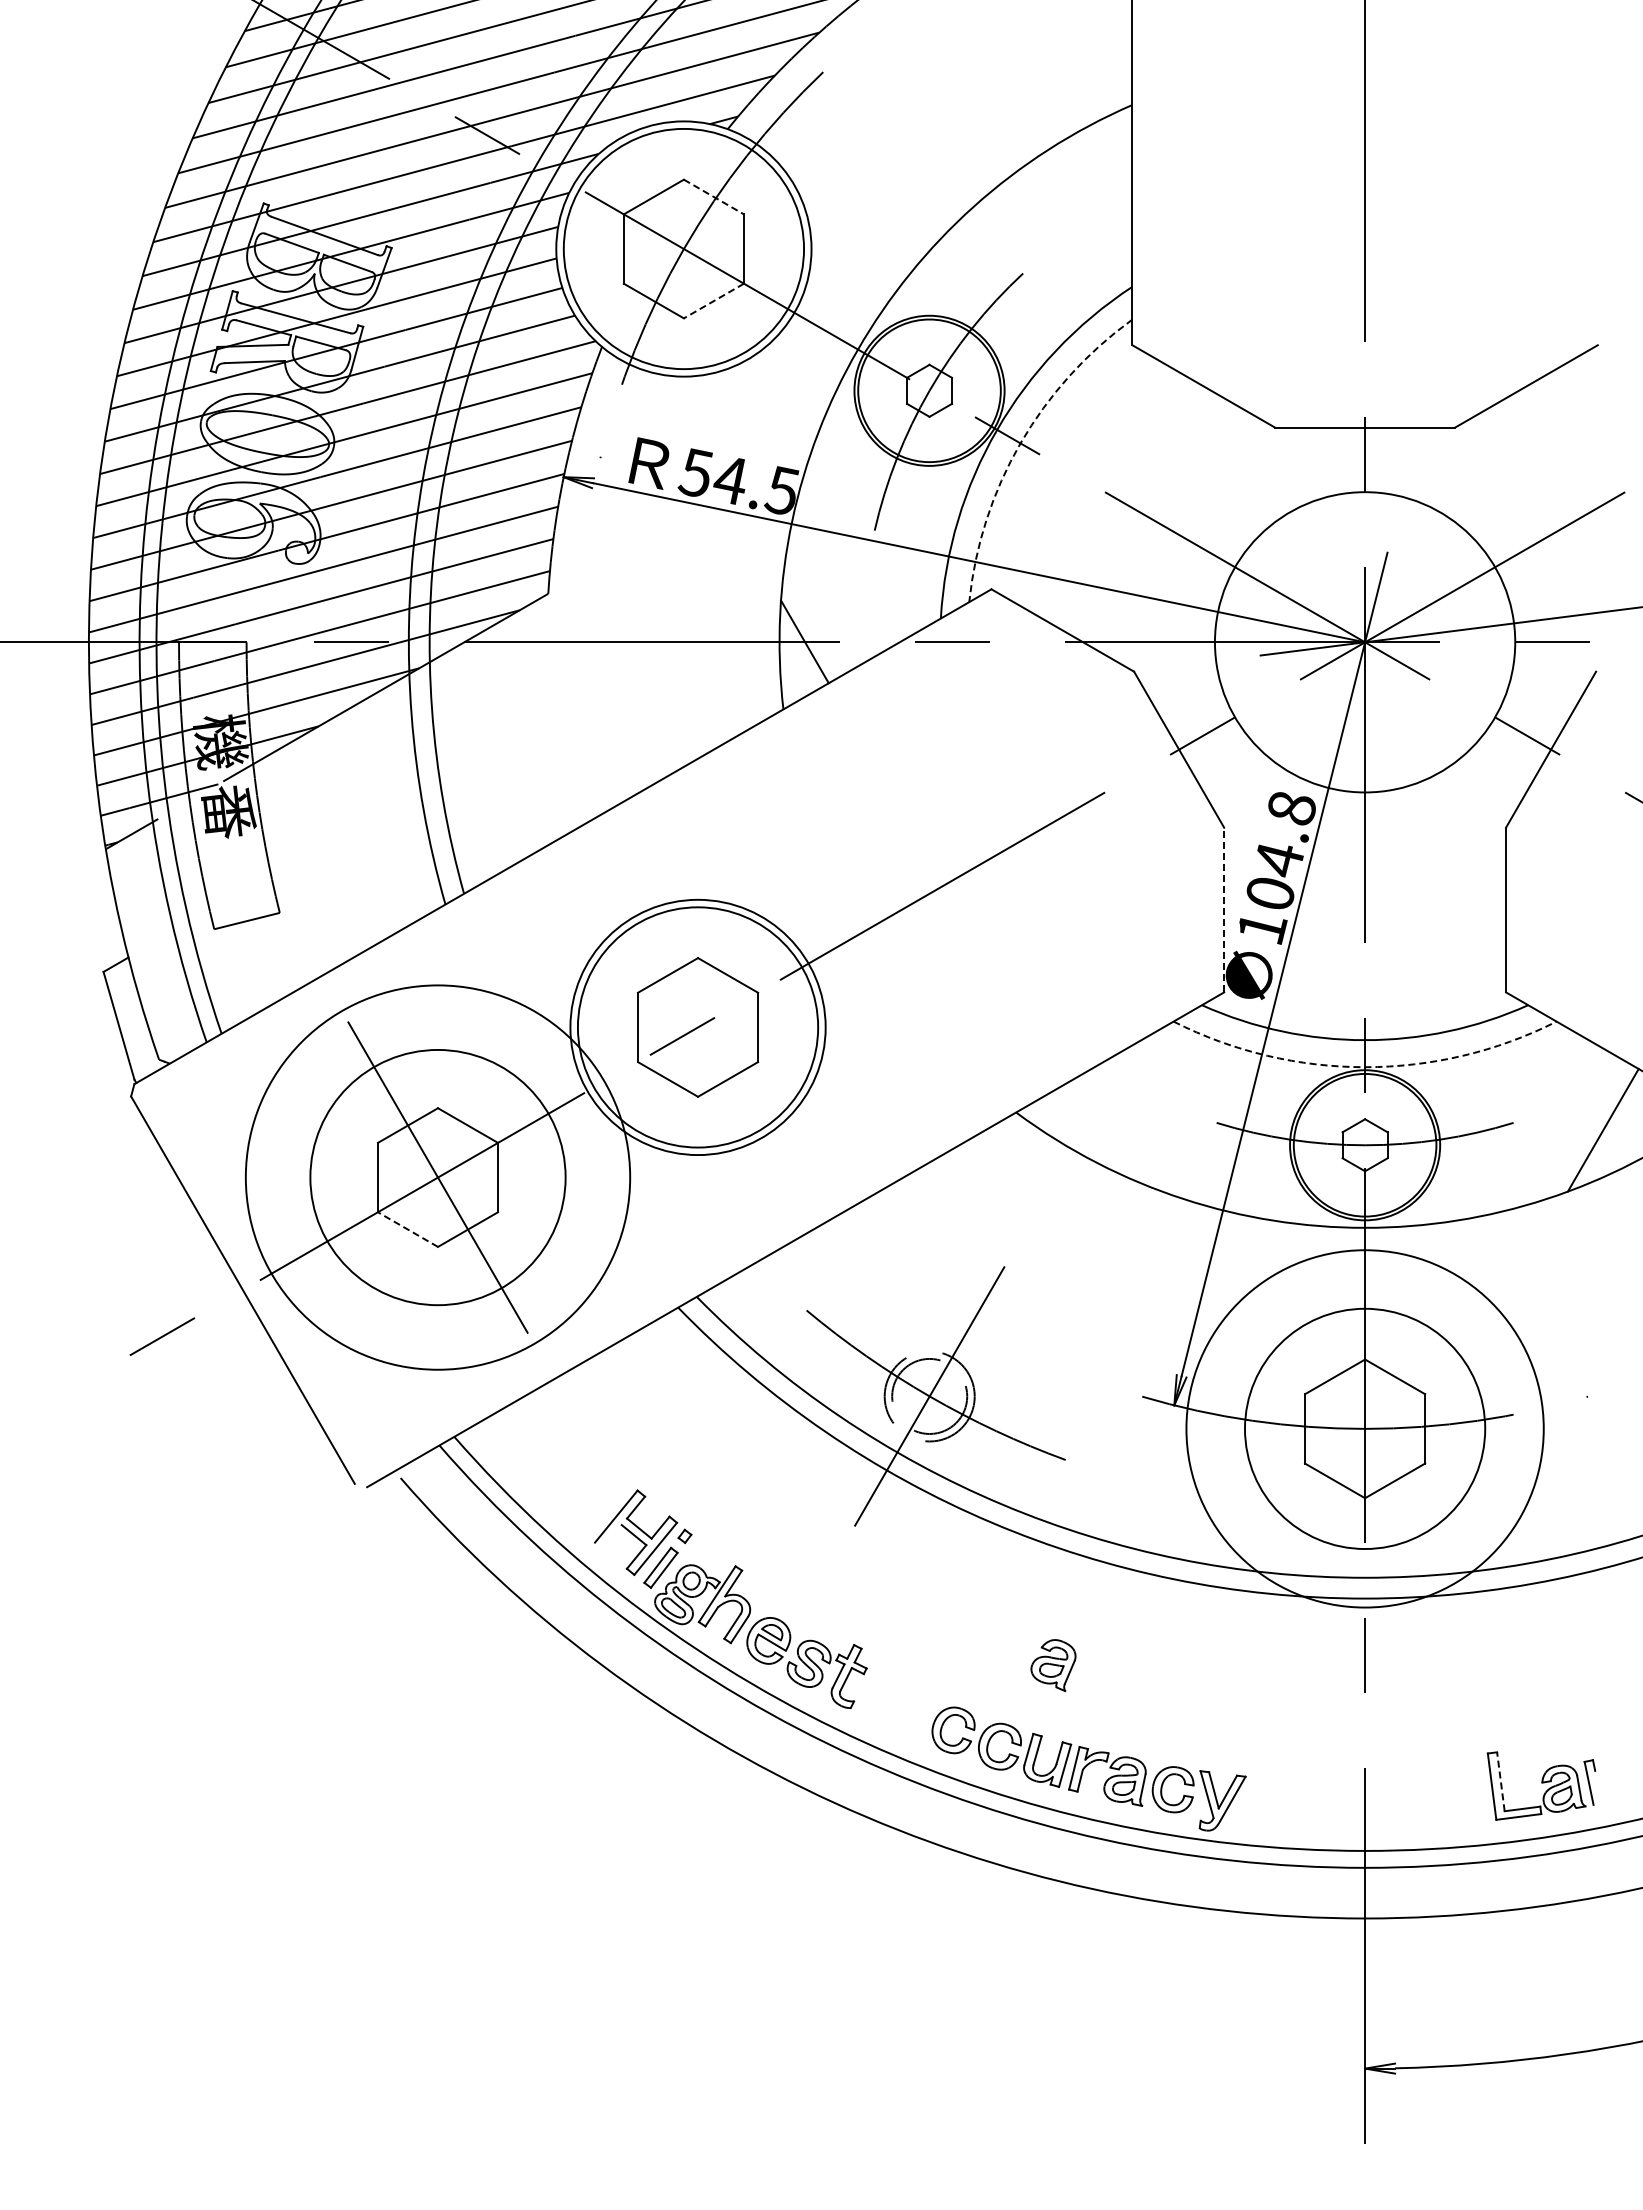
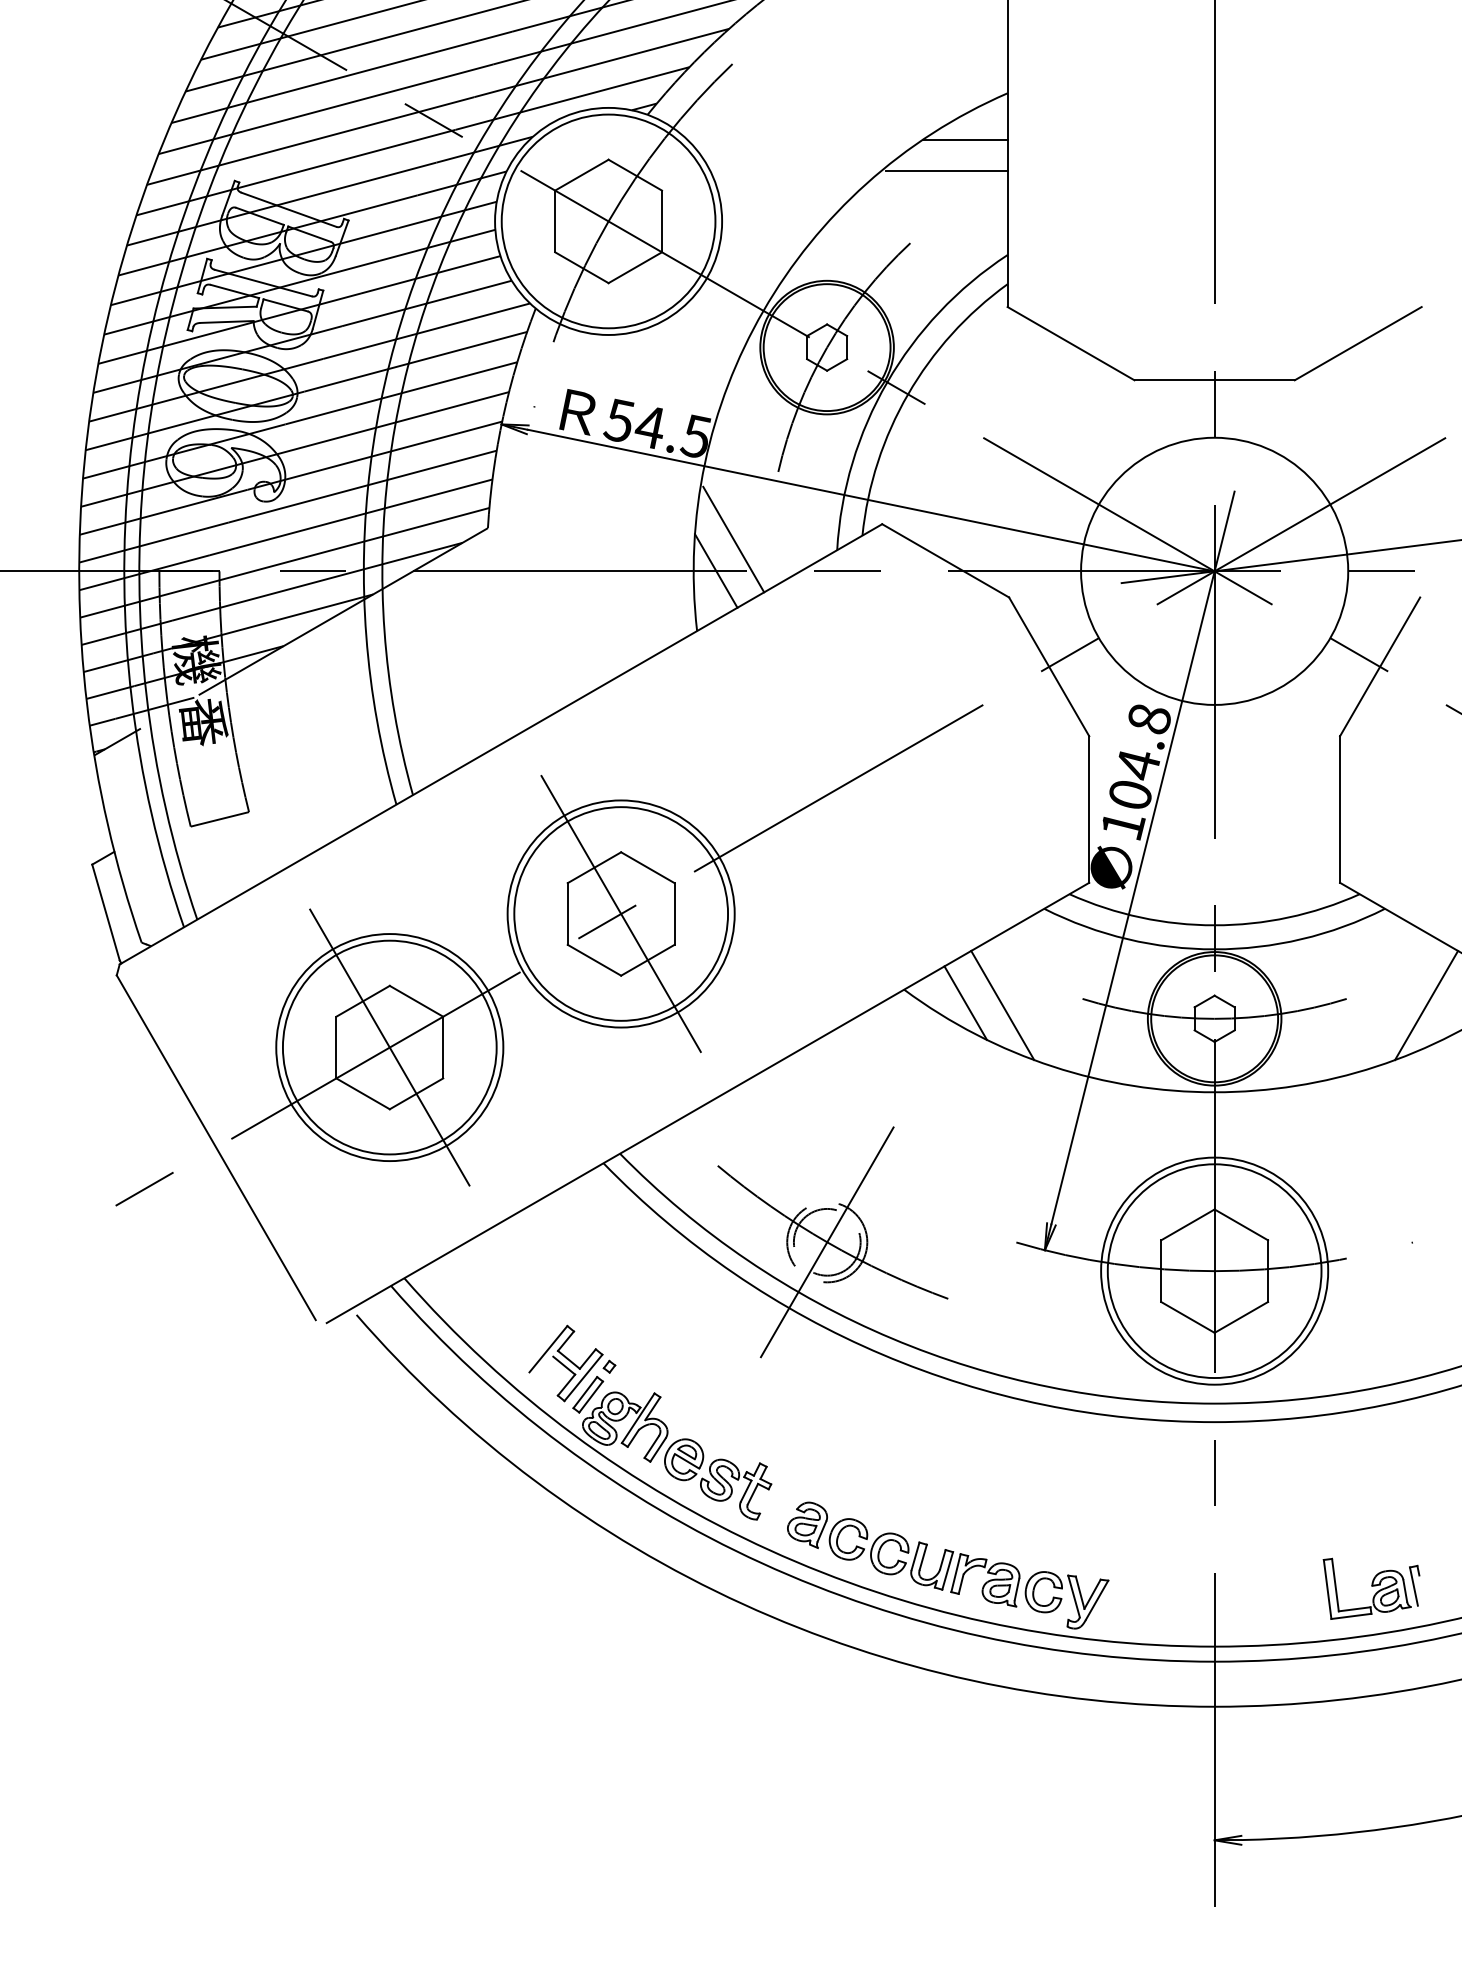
line: (1084, 157) -> (964, 140), added
line: (1063, 192) -> (946, 171), added
line: (713, 197) -> (634, 175), dashed -> solid
line: (713, 301) -> (634, 268), dashed -> solid
arc: (1020, 443) -> (908, 394), dashed -> solid
line: (824, 606) -> (733, 539), added
line: (1224, 909) -> (1089, 809), dashed -> solid
line: (697, 1027) -> (620, 914), added
arc: (1365, 1067) -> (1214, 949), dashed -> solid
line: (1085, 1127) -> (965, 1003), added
line: (1126, 1129) -> (1002, 1004), added
circle: (437, 1177) -> (389, 1047), size x0.62
line: (407, 1229) -> (362, 1093), dashed -> solid
circle: (1364, 1428) -> (1214, 1270), size x0.71
part: (1053, 1665) -> (807, 1525), moved
line: (1500, 1781) -> (1335, 1584), dashed -> solid

